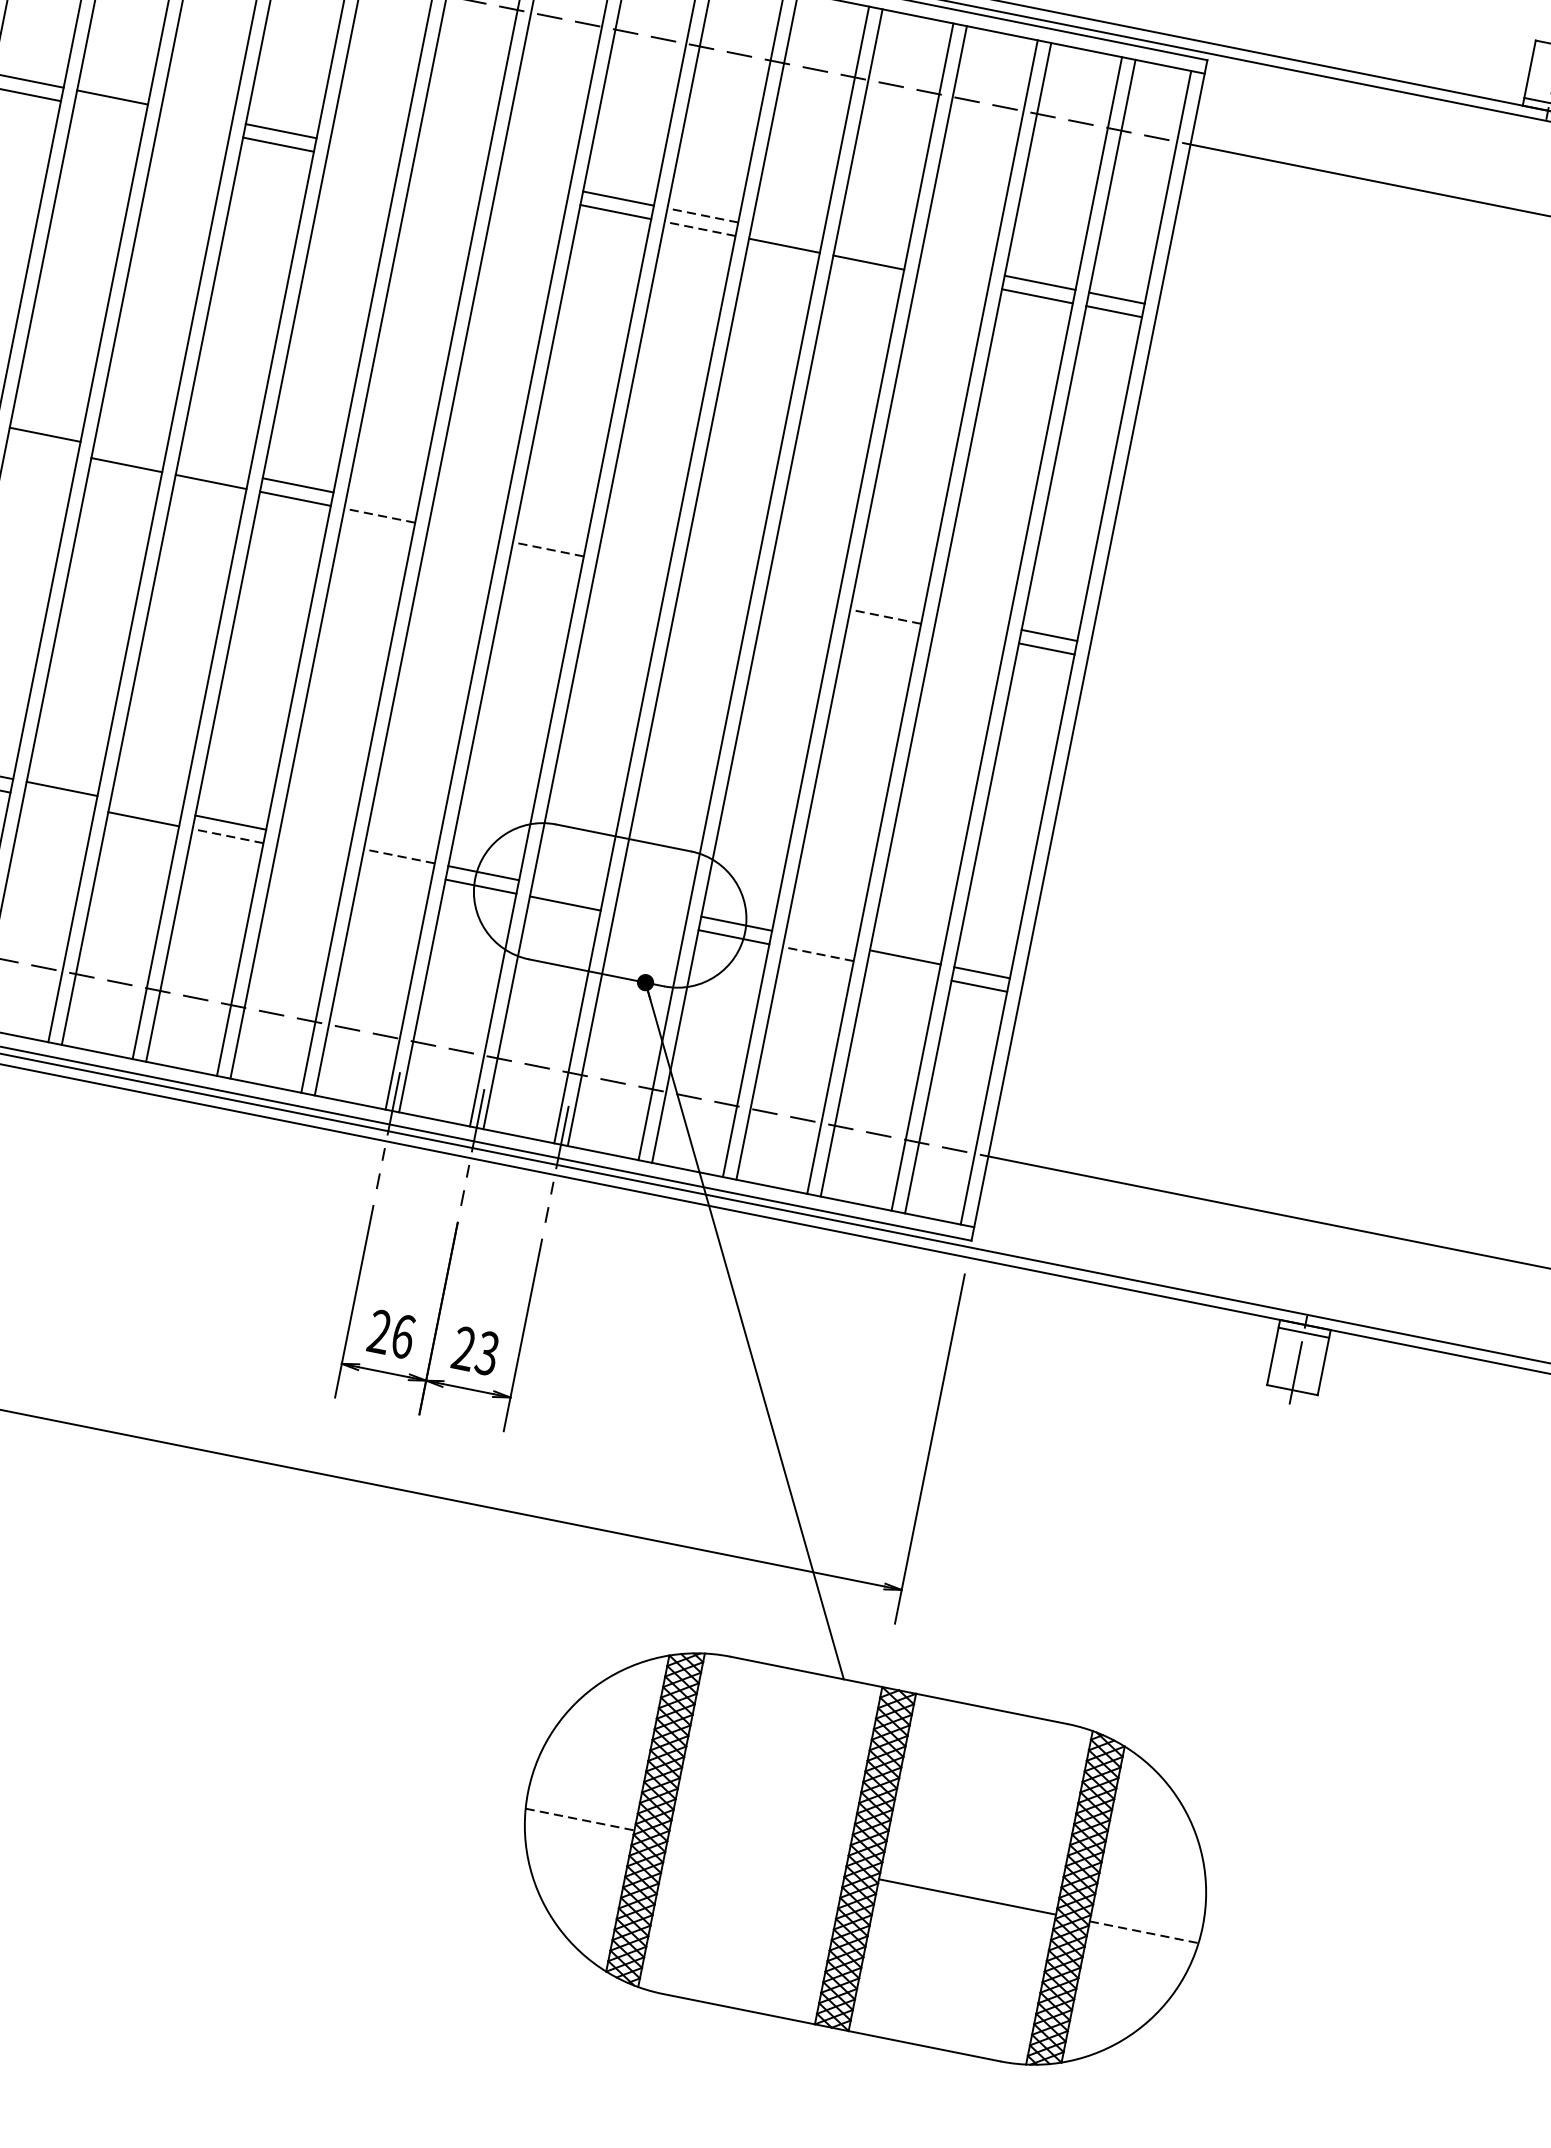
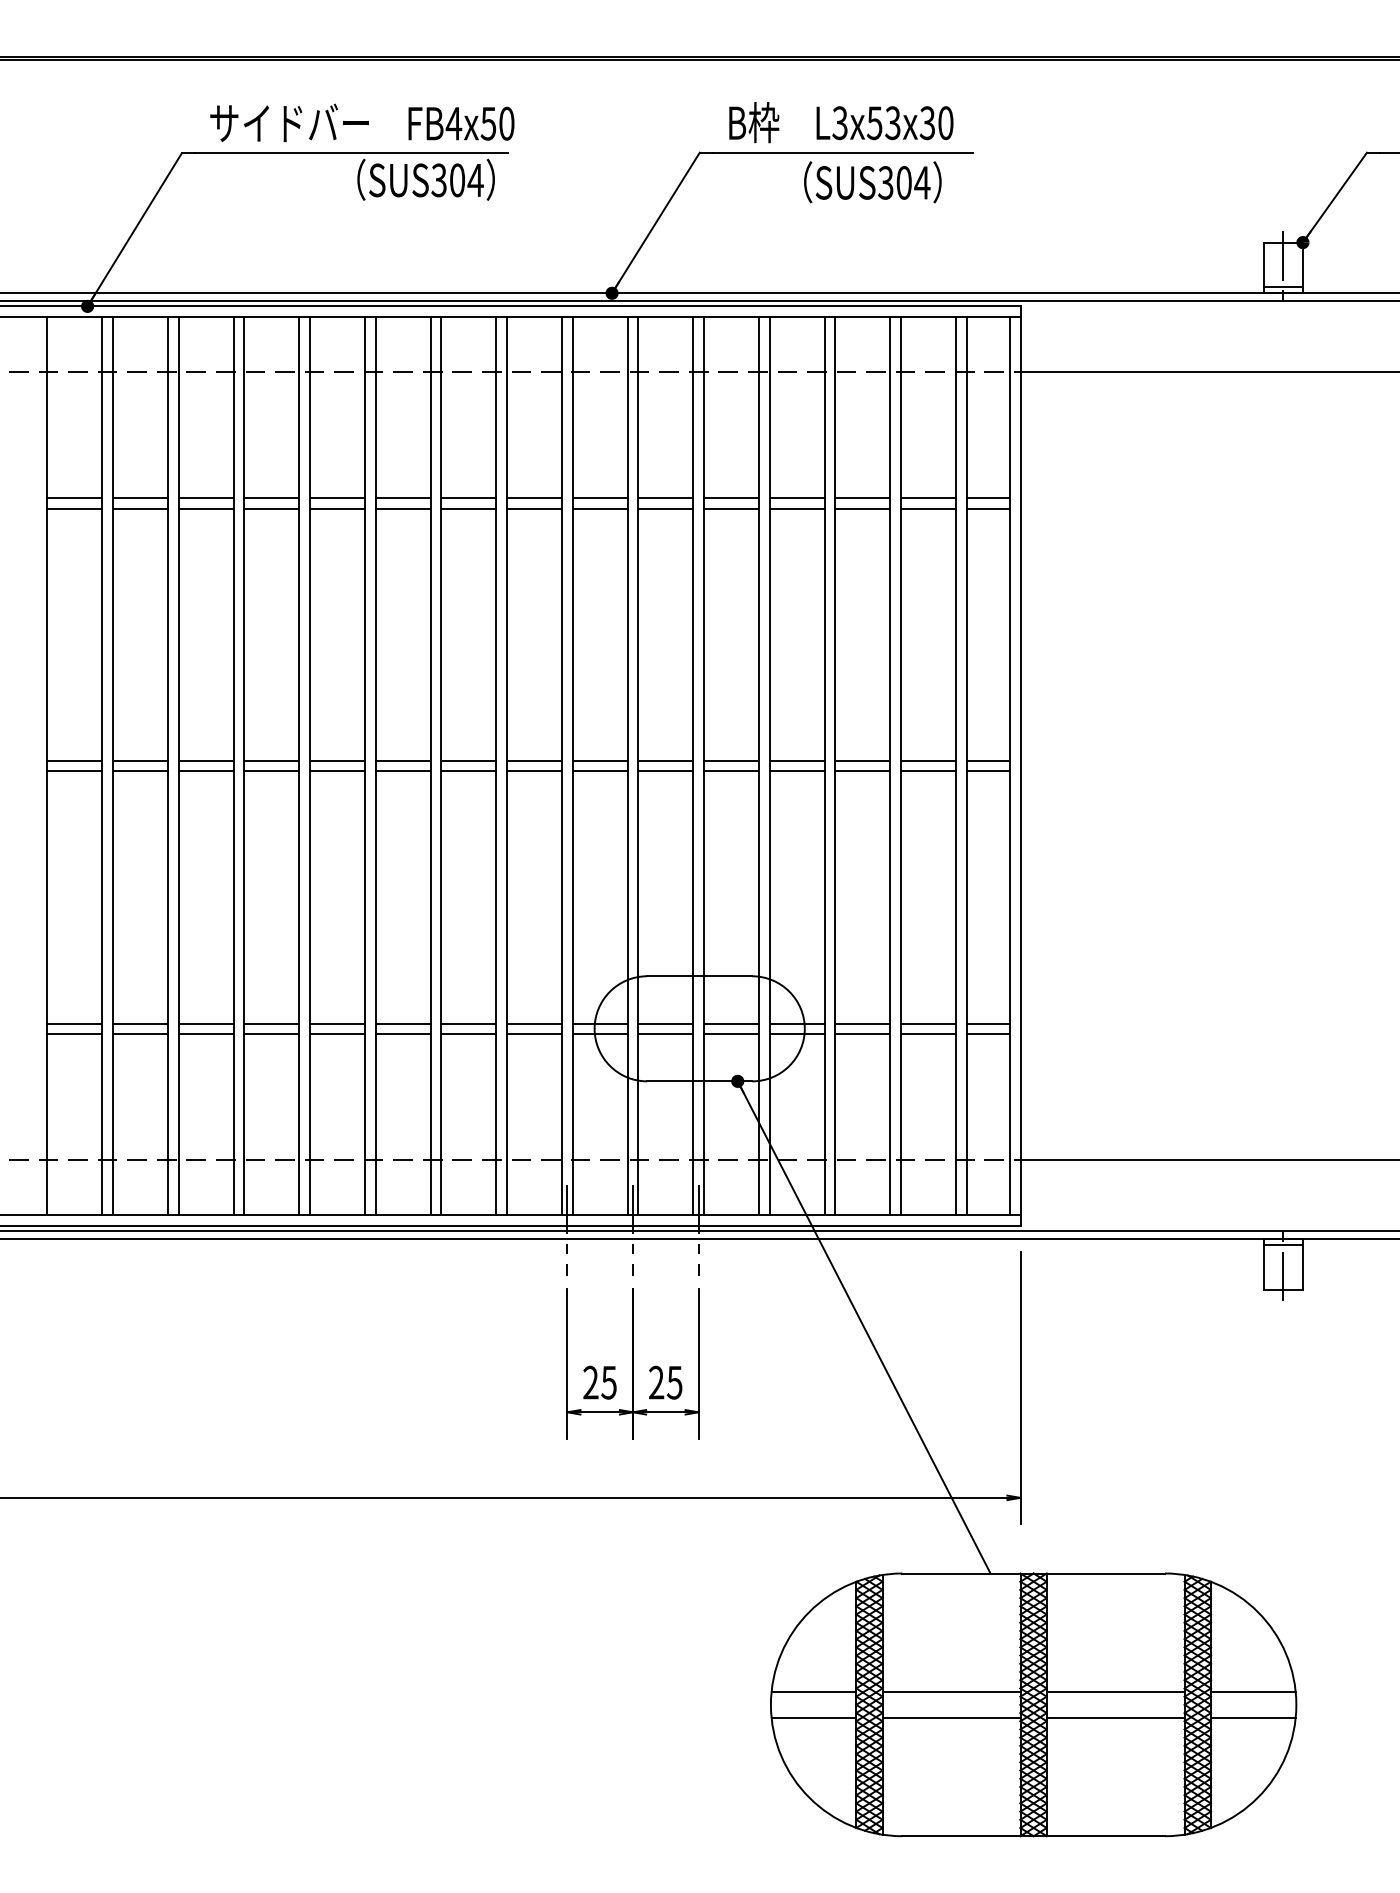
line: (109, 110) -> (205, 508), added
line: (196, 114) -> (271, 498), added
line: (193, 127) -> (271, 508), added
line: (364, 148) -> (402, 498), added
line: (362, 161) -> (402, 508), added
line: (449, 165) -> (468, 498), added
line: (446, 178) -> (468, 508), added
line: (534, 182) -> (534, 498), added
line: (531, 194) -> (534, 508), added
line: (702, 215) -> (665, 498), dashed -> solid
line: (699, 228) -> (665, 508), dashed -> solid
line: (787, 232) -> (731, 498), added
line: (870, 249) -> (796, 498), added
line: (955, 266) -> (862, 498), added
line: (952, 279) -> (862, 508), added
line: (41, 448) -> (205, 771), added
line: (129, 451) -> (271, 760), added
line: (213, 467) -> (337, 760), added
line: (382, 501) -> (468, 760), added
line: (379, 515) -> (468, 771), dashed -> solid
line: (466, 518) -> (534, 760), added
line: (464, 532) -> (534, 771), added
line: (550, 535) -> (599, 760), added
line: (548, 549) -> (600, 771), dashed -> solid
line: (635, 552) -> (665, 760), added
line: (632, 566) -> (665, 771), added
line: (719, 569) -> (731, 760), added
line: (717, 583) -> (731, 771), added
line: (803, 585) -> (796, 760), added
line: (800, 599) -> (796, 771), added
line: (888, 602) -> (862, 760), added
line: (885, 616) -> (862, 771), dashed -> solid
line: (972, 619) -> (928, 760), added
line: (969, 633) -> (928, 771), added
line: (58, 802) -> (271, 1034), added
line: (146, 805) -> (337, 1023), added
line: (228, 836) -> (403, 1034), dashed -> solid
line: (314, 839) -> (468, 1023), added
line: (311, 853) -> (468, 1034), added
line: (399, 856) -> (534, 1023), dashed -> solid
line: (396, 870) -> (534, 1034), added
line: (567, 889) -> (665, 1023), added
line: (652, 906) -> (731, 1023), added
line: (649, 920) -> (731, 1034), added
line: (820, 940) -> (862, 1023), added
line: (817, 954) -> (862, 1034), dashed -> solid
line: (902, 971) -> (928, 1034), added
text: (402, 1336) -> (608, 1382), 26 -> 25
text: (487, 1353) -> (674, 1382), 23 -> 25
line: (586, 1785) -> (813, 1691), added
line: (580, 1819) -> (814, 1717), dashed -> solid
line: (763, 1820) -> (951, 1691), added
line: (756, 1854) -> (951, 1717), added
line: (974, 1862) -> (1115, 1691), added
line: (1149, 1898) -> (1252, 1691), added
line: (1144, 1931) -> (1253, 1717), dashed -> solid

